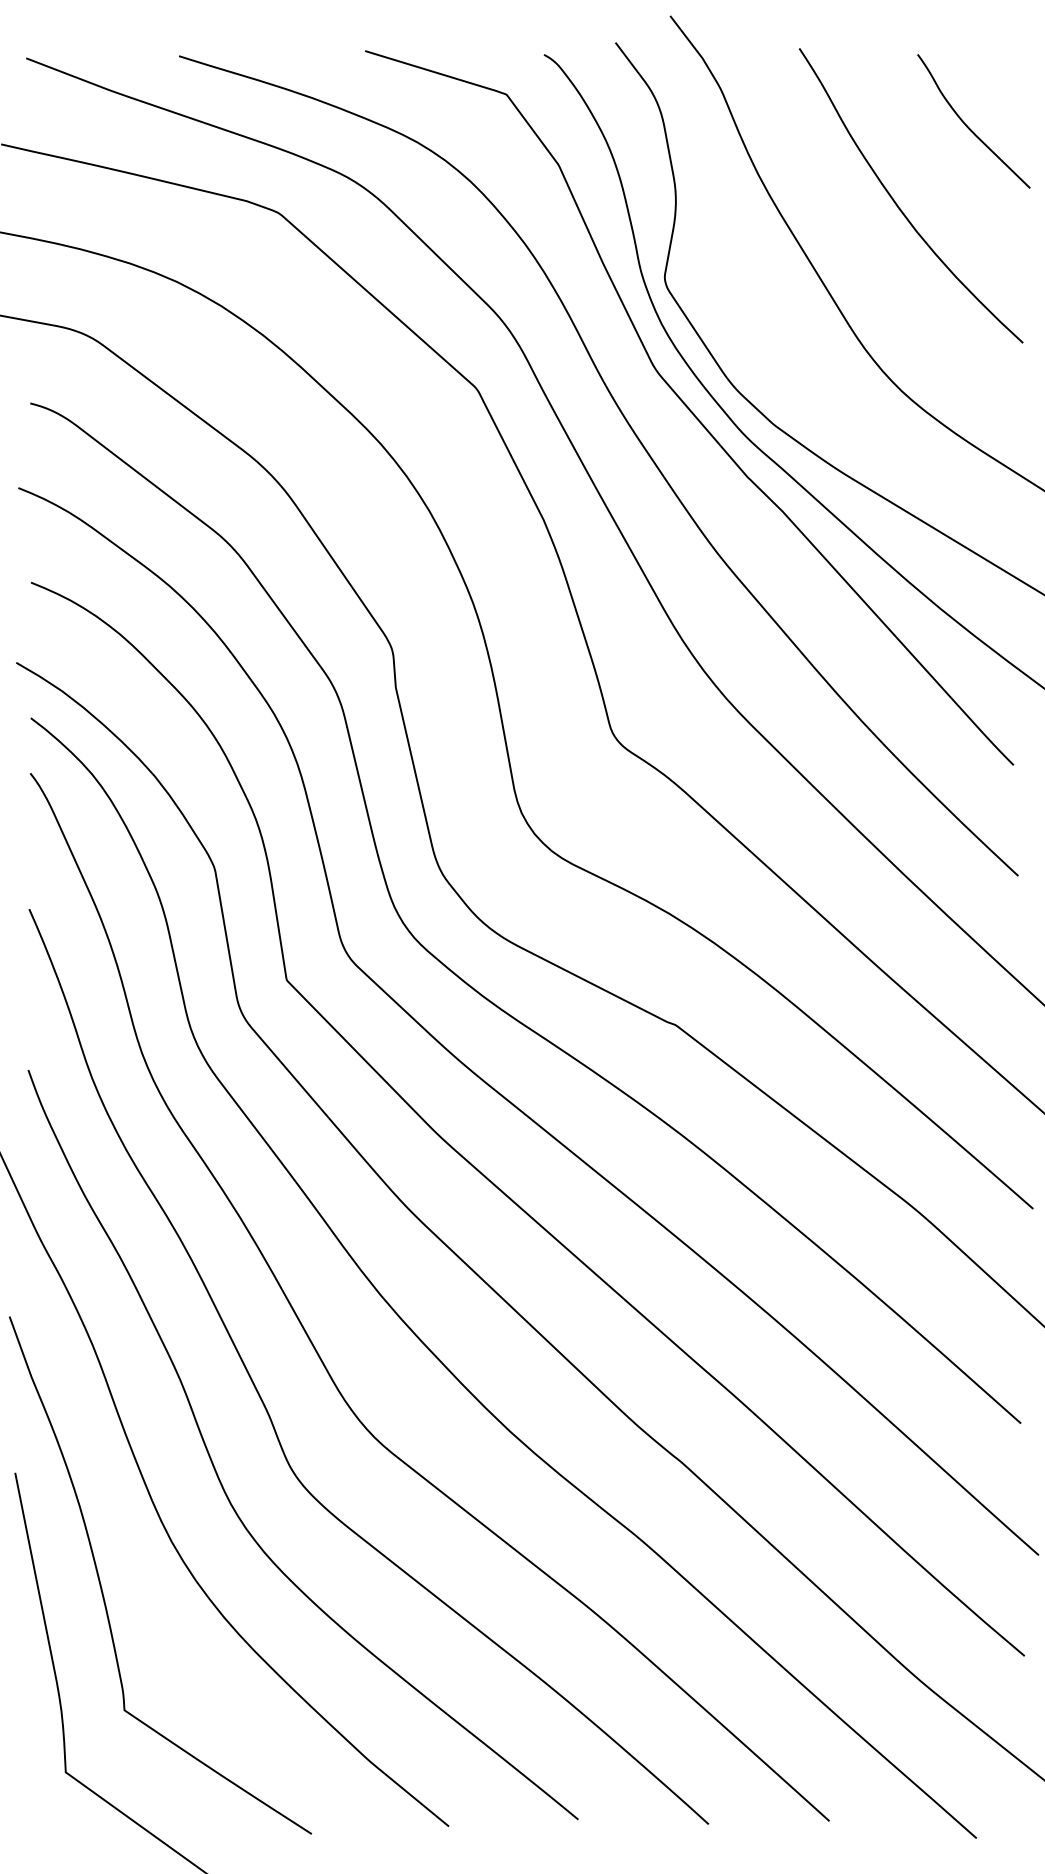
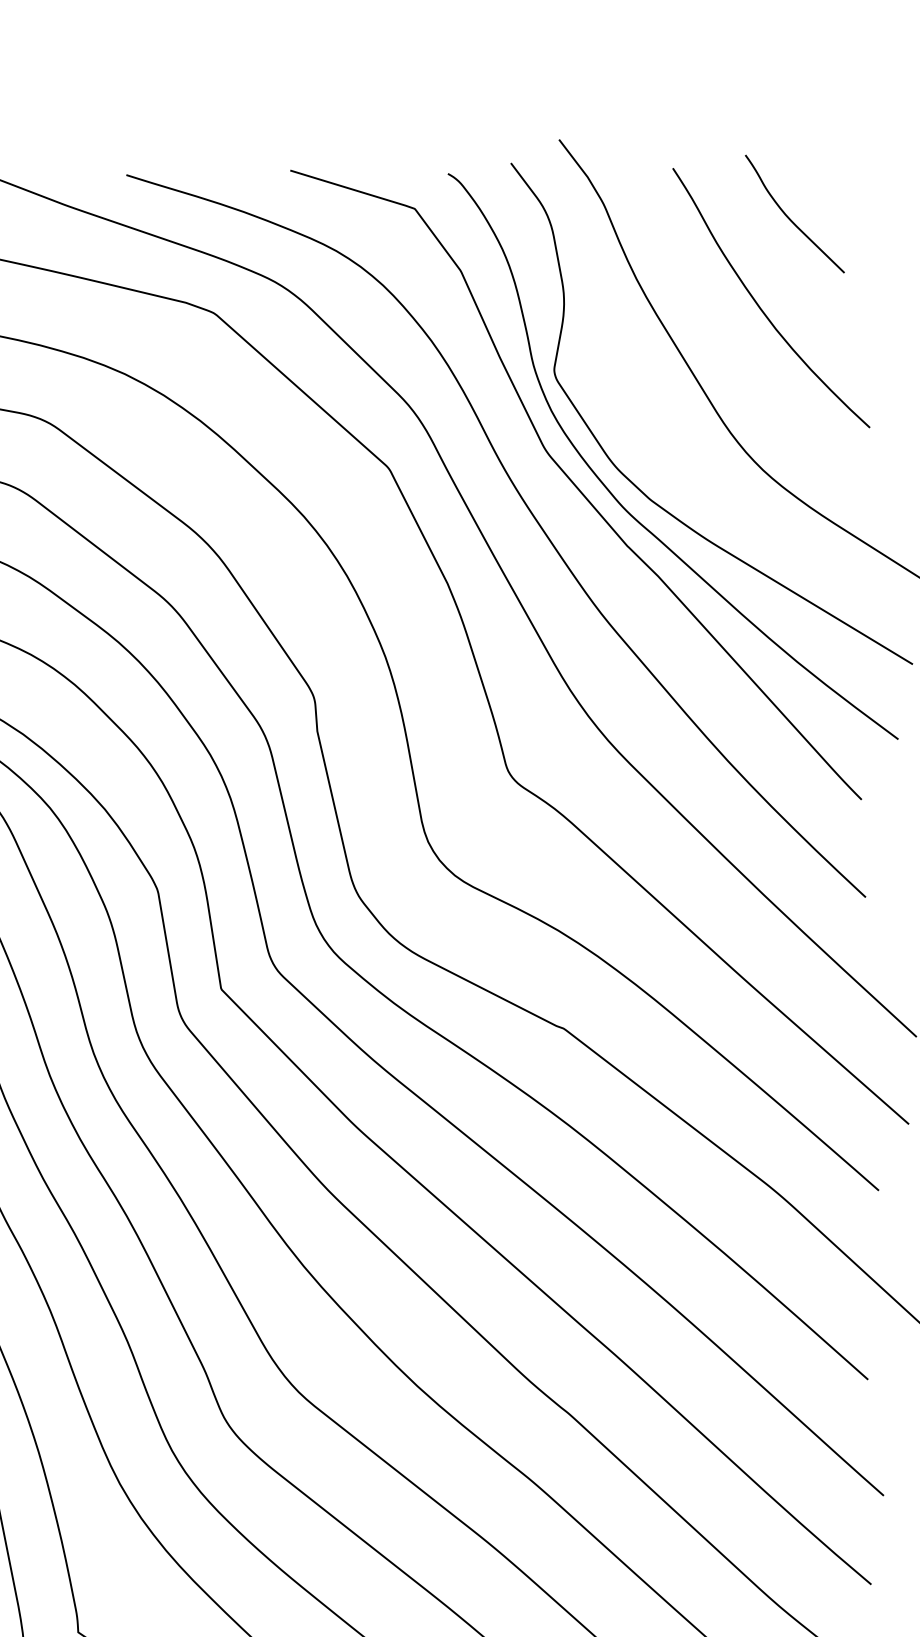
curve: (968, 126) -> (790, 218), moved

